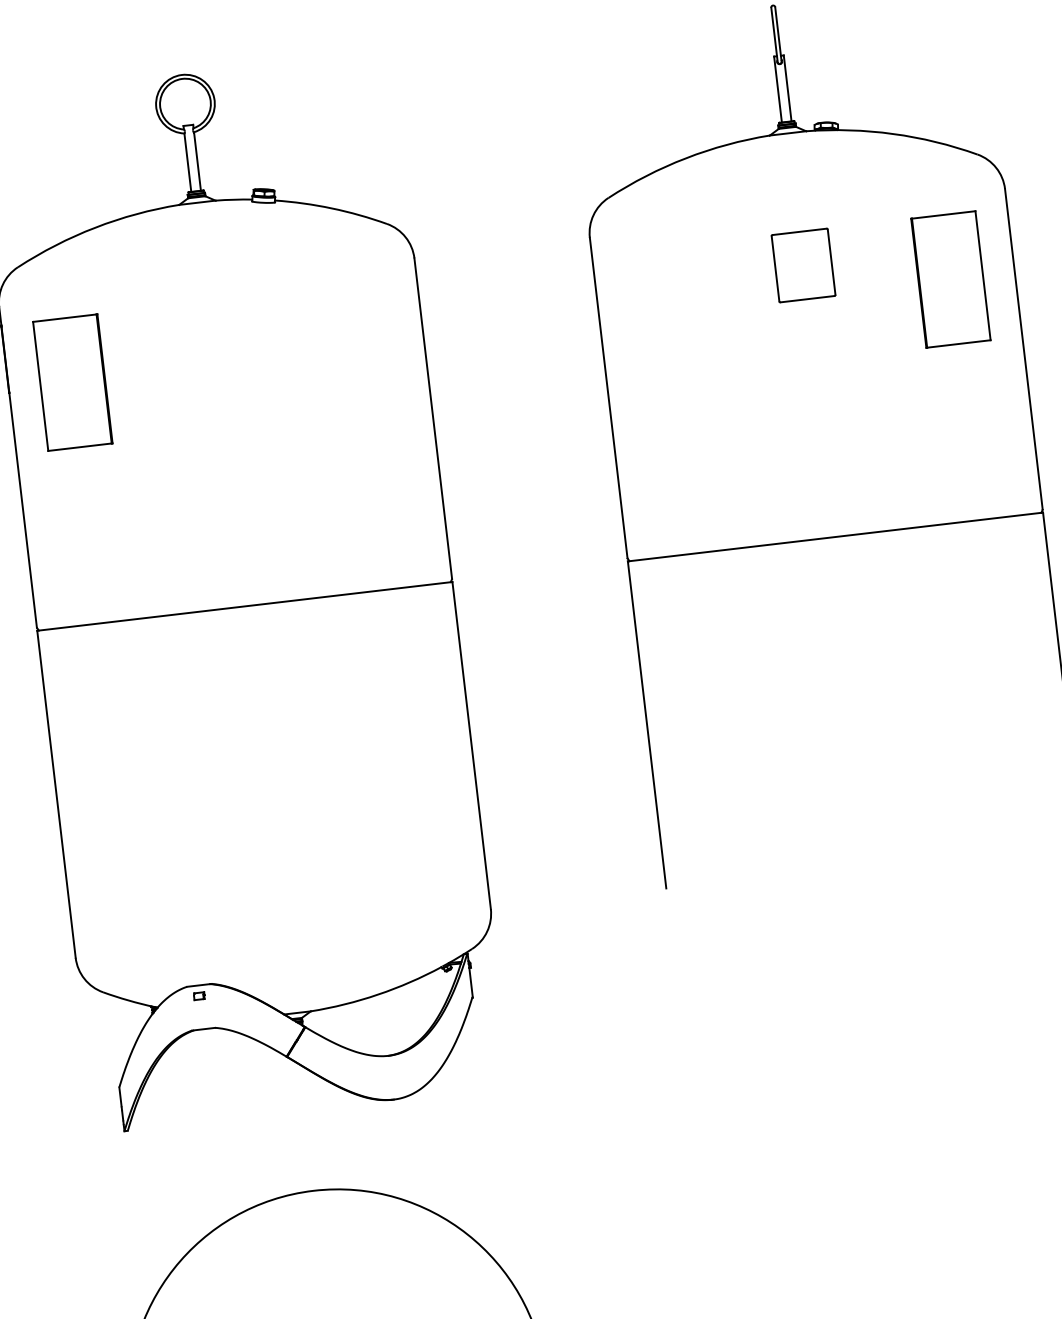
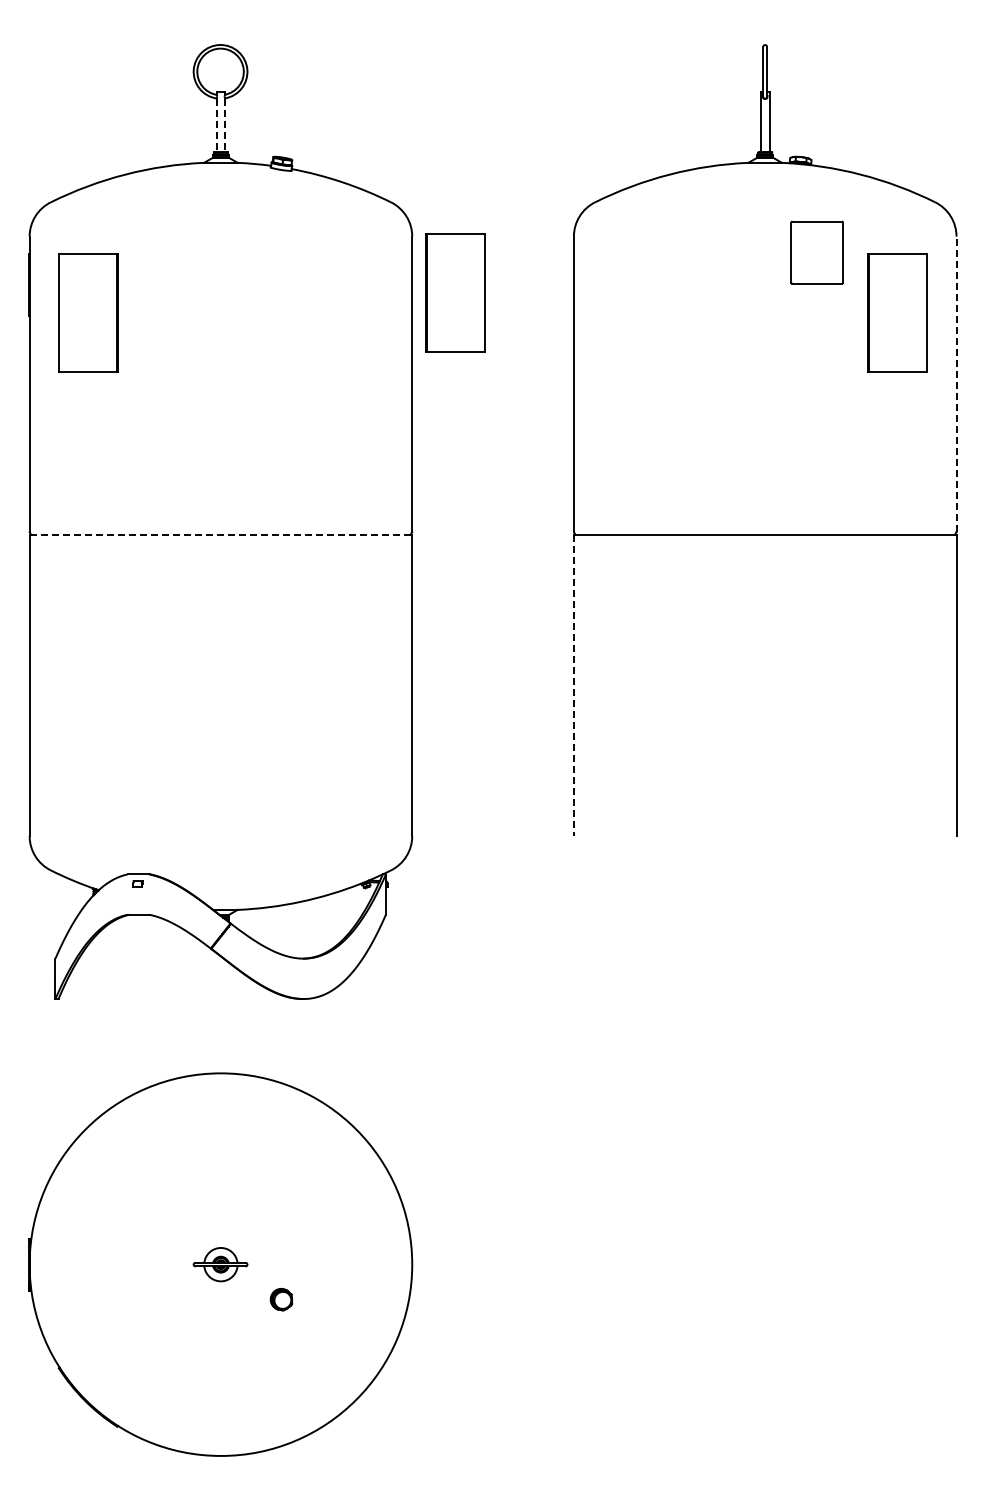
line: (197, 161) -> (225, 125), solid -> dashed
line: (187, 162) -> (216, 125), solid -> dashed
part: (802, 265) -> (816, 252), moved
part: (468, 313) -> (455, 292), added
line: (1023, 349) -> (956, 384), solid -> dashed
line: (245, 606) -> (221, 534), solid -> dashed
line: (646, 725) -> (573, 685), solid -> dashed

